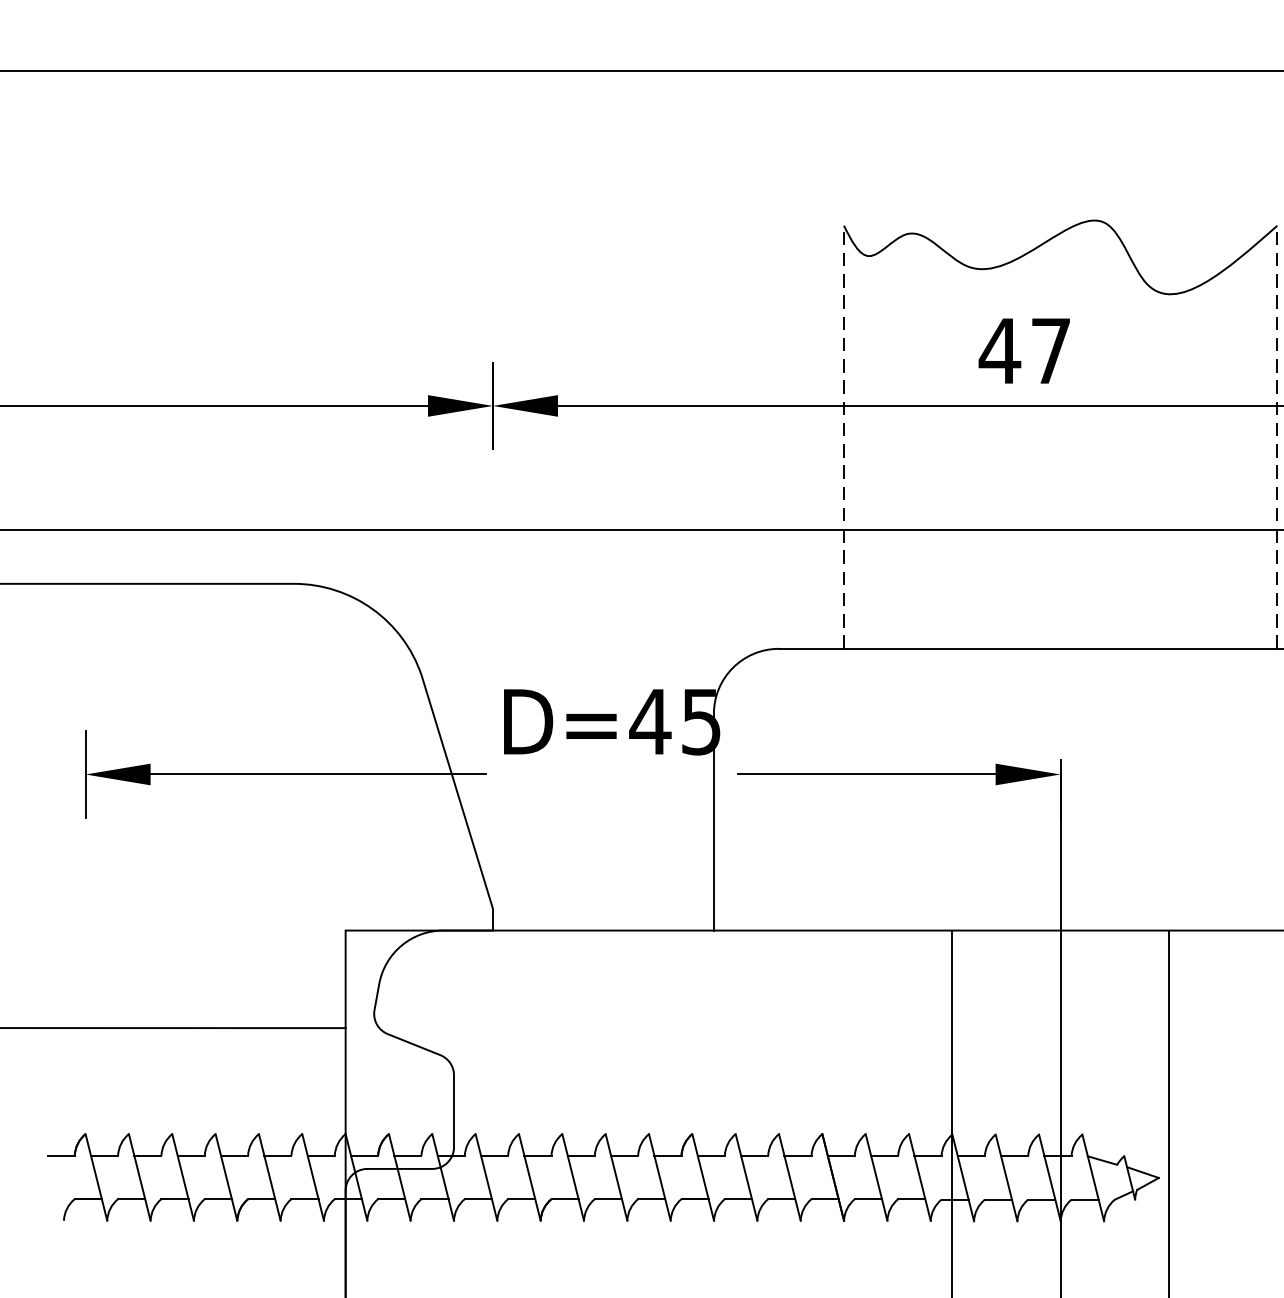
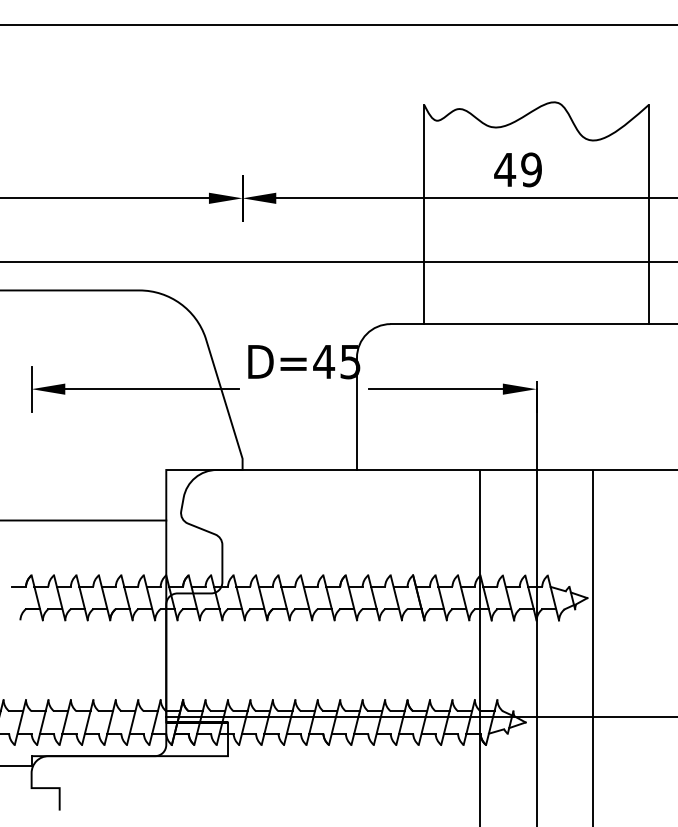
text: (1050, 350) -> (531, 169), 47 -> 49
line: (844, 437) -> (424, 214), dashed -> solid
line: (1276, 437) -> (648, 214), dashed -> solid

